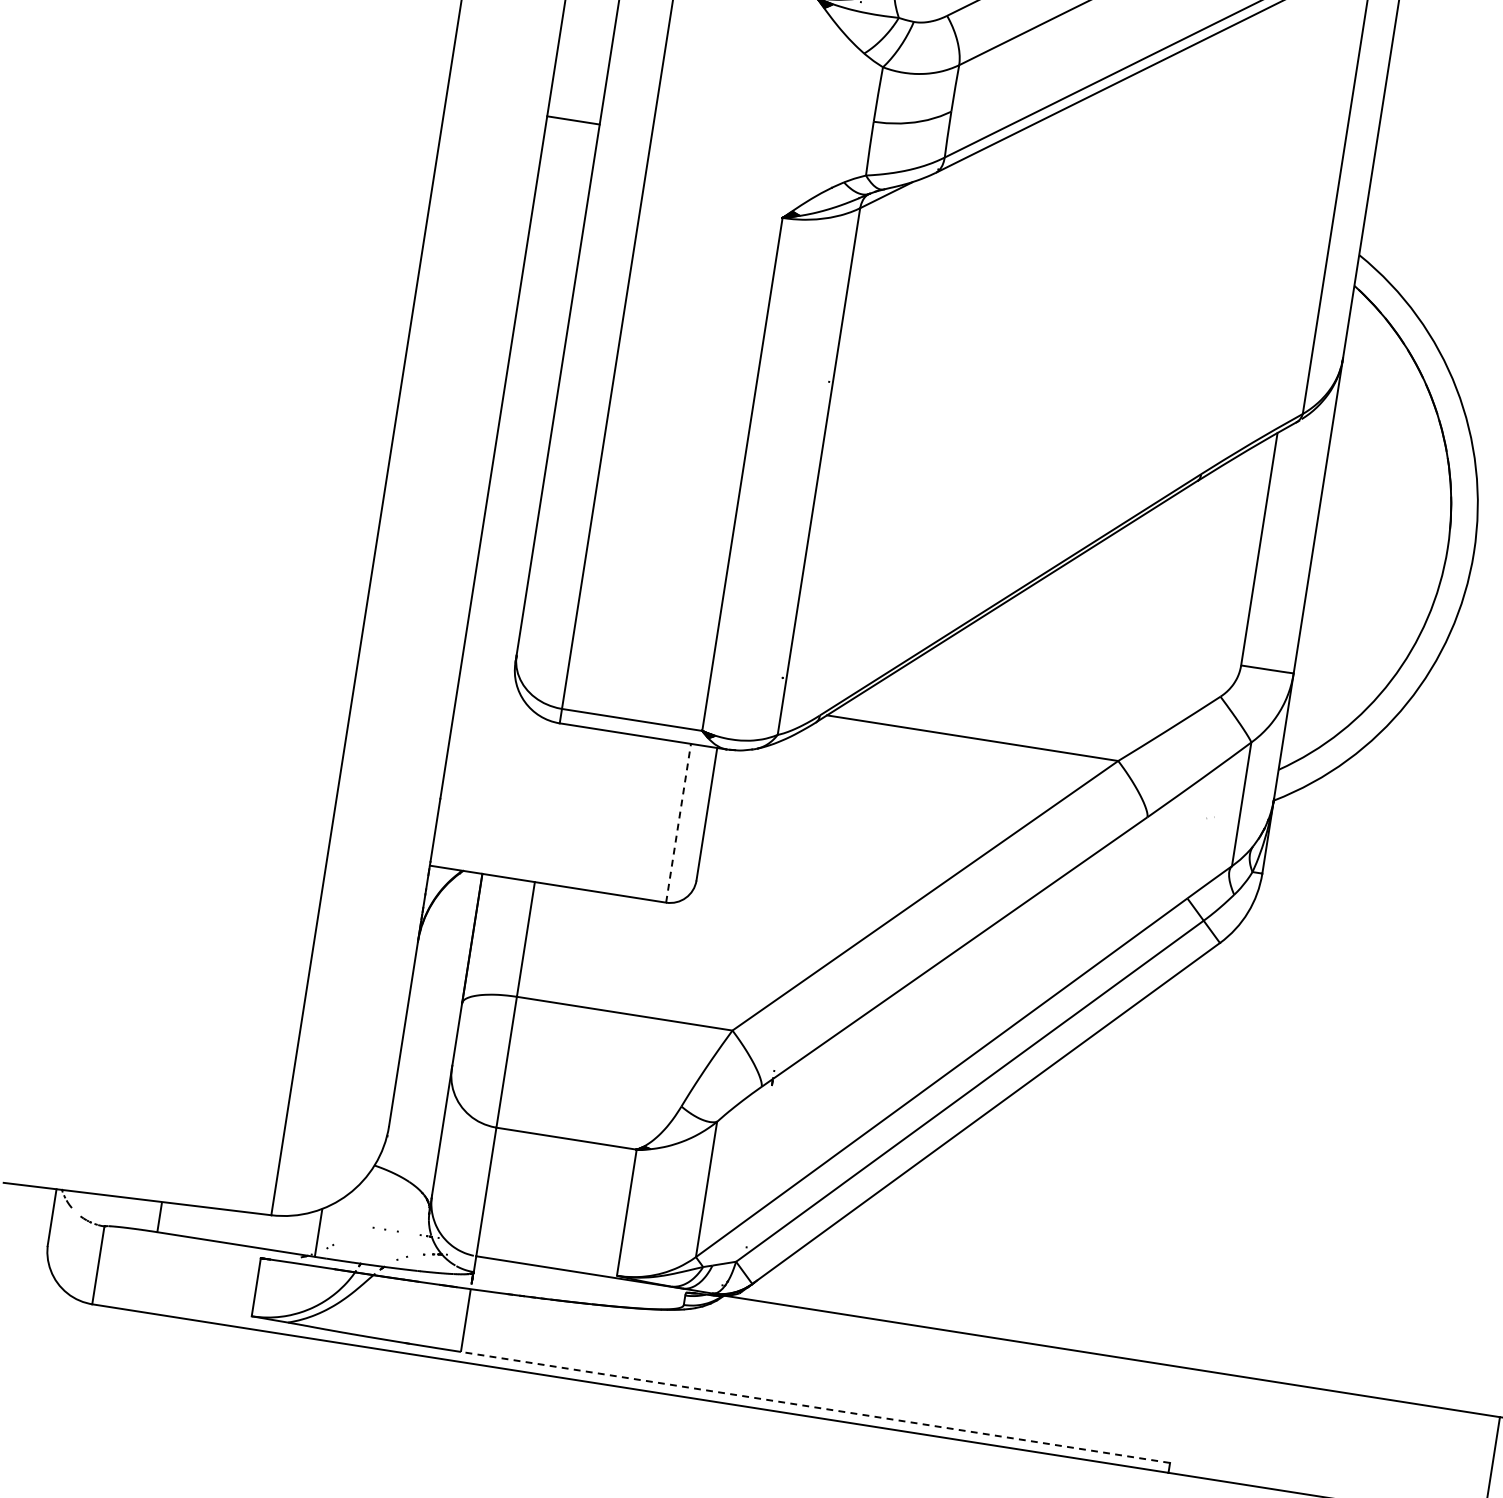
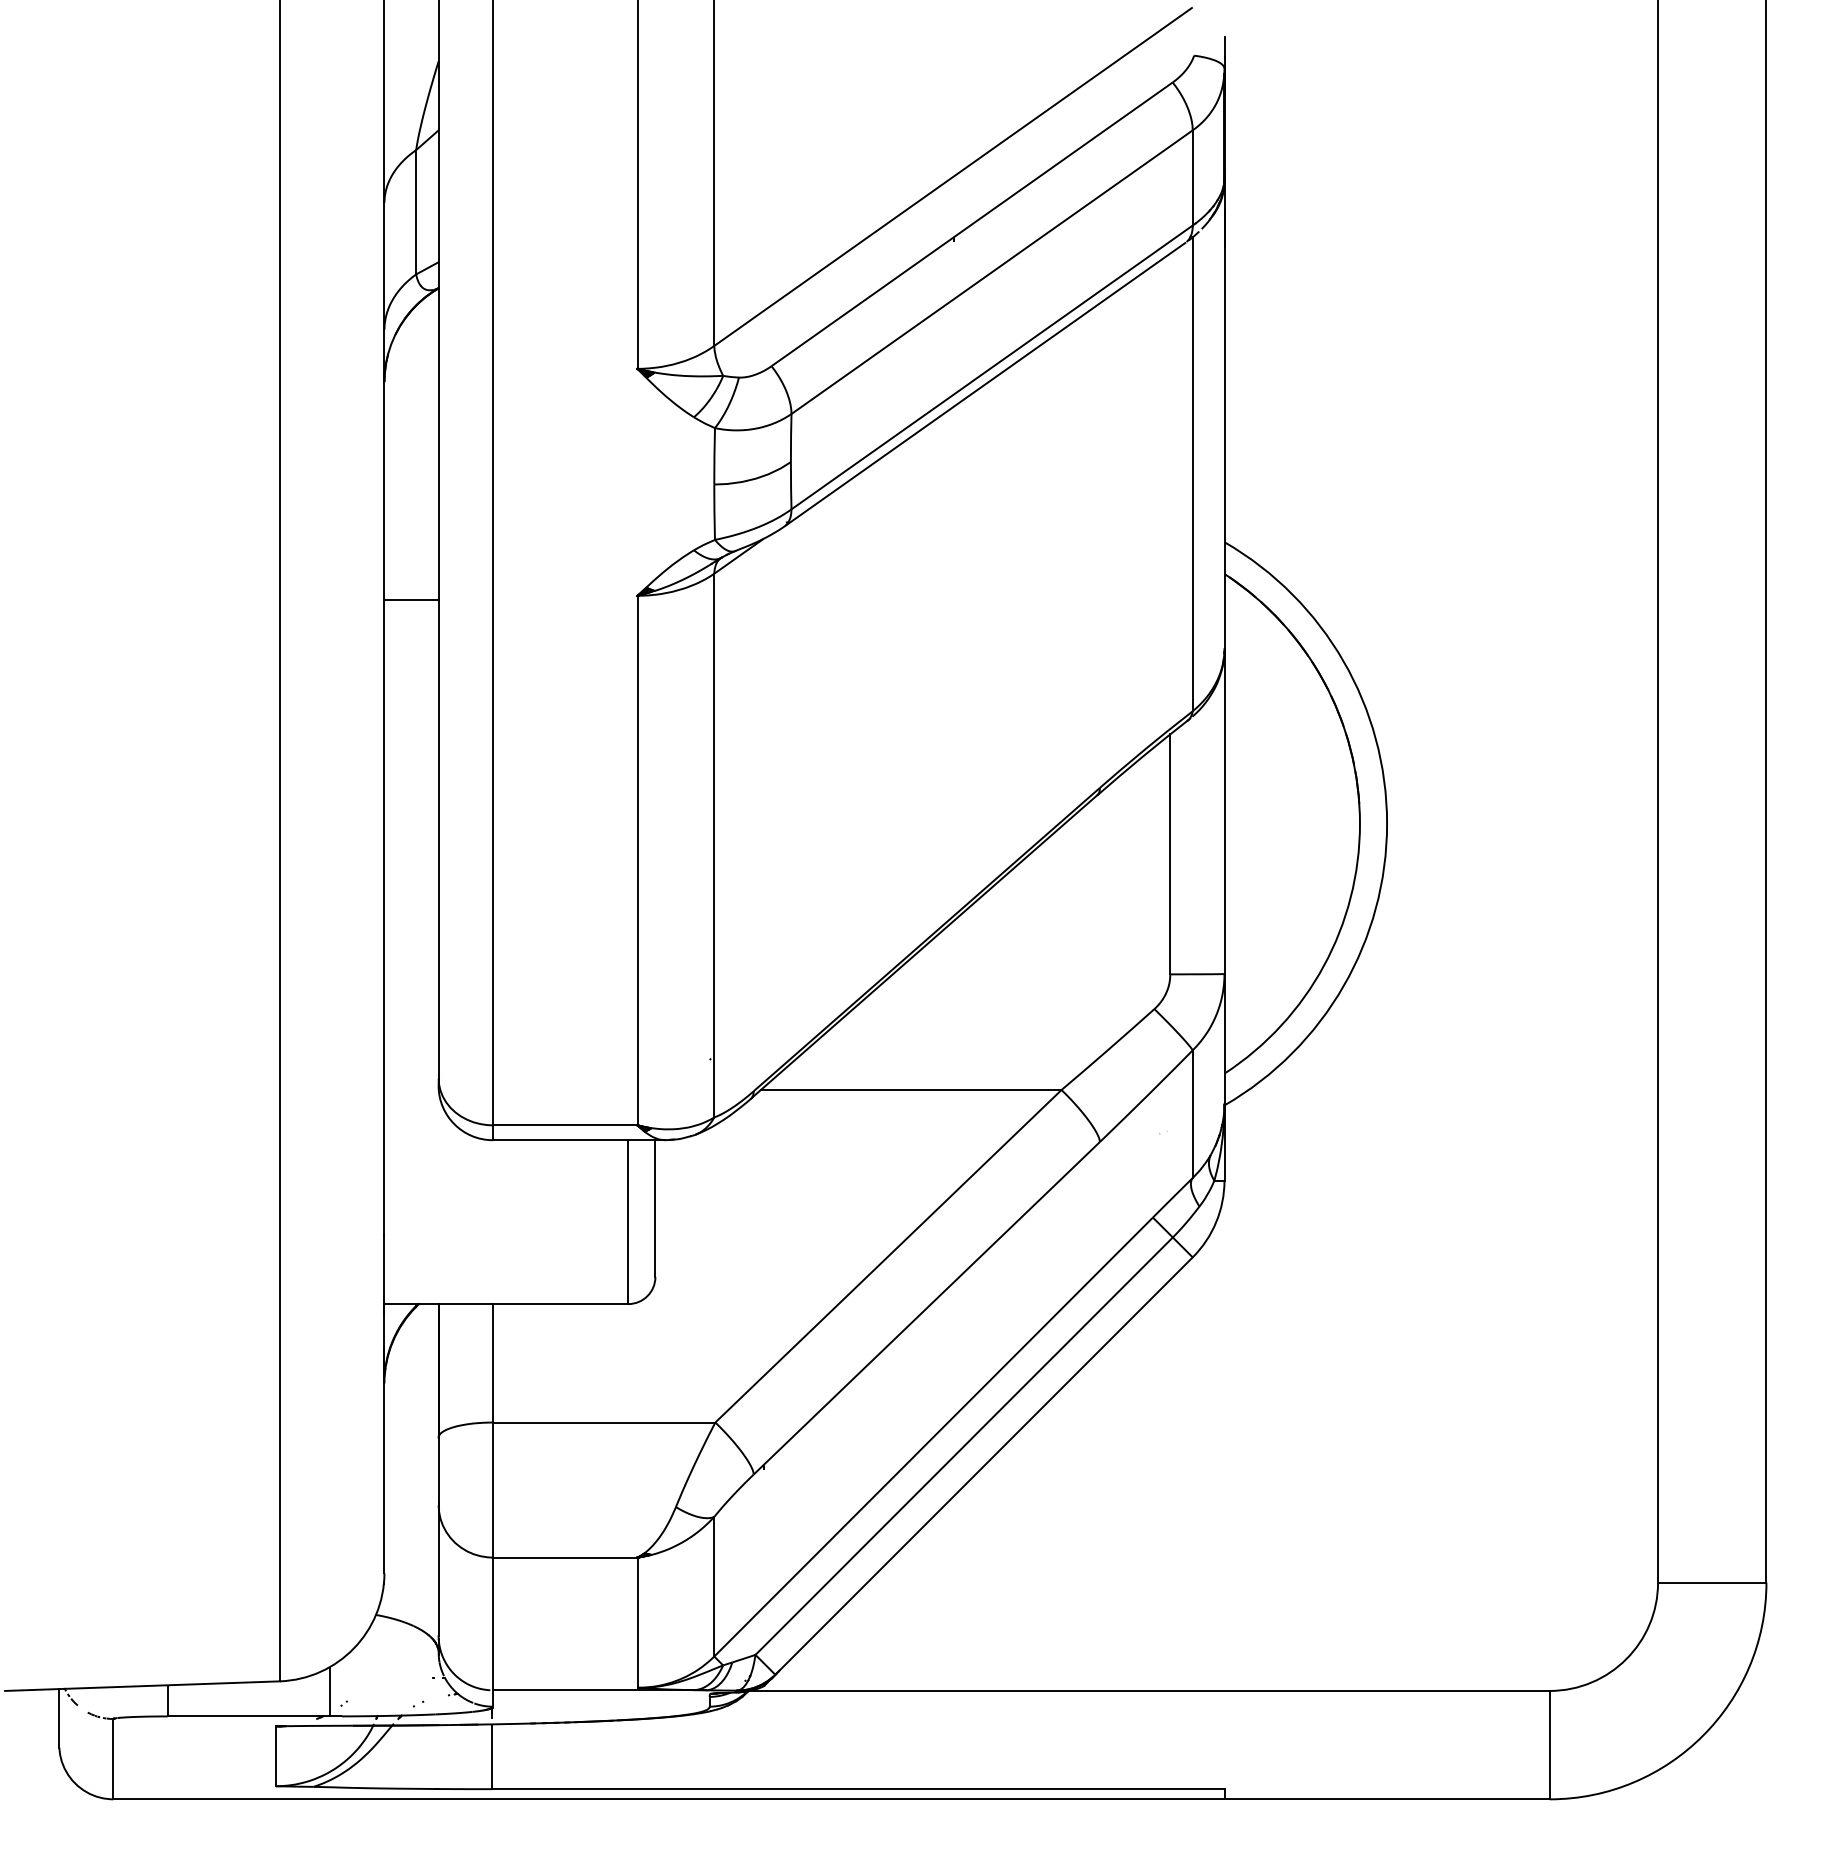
line: (573, 120) -> (411, 599), moved
line: (678, 823) -> (628, 1222), dashed -> solid
line: (814, 1407) -> (857, 1789), dashed -> solid

